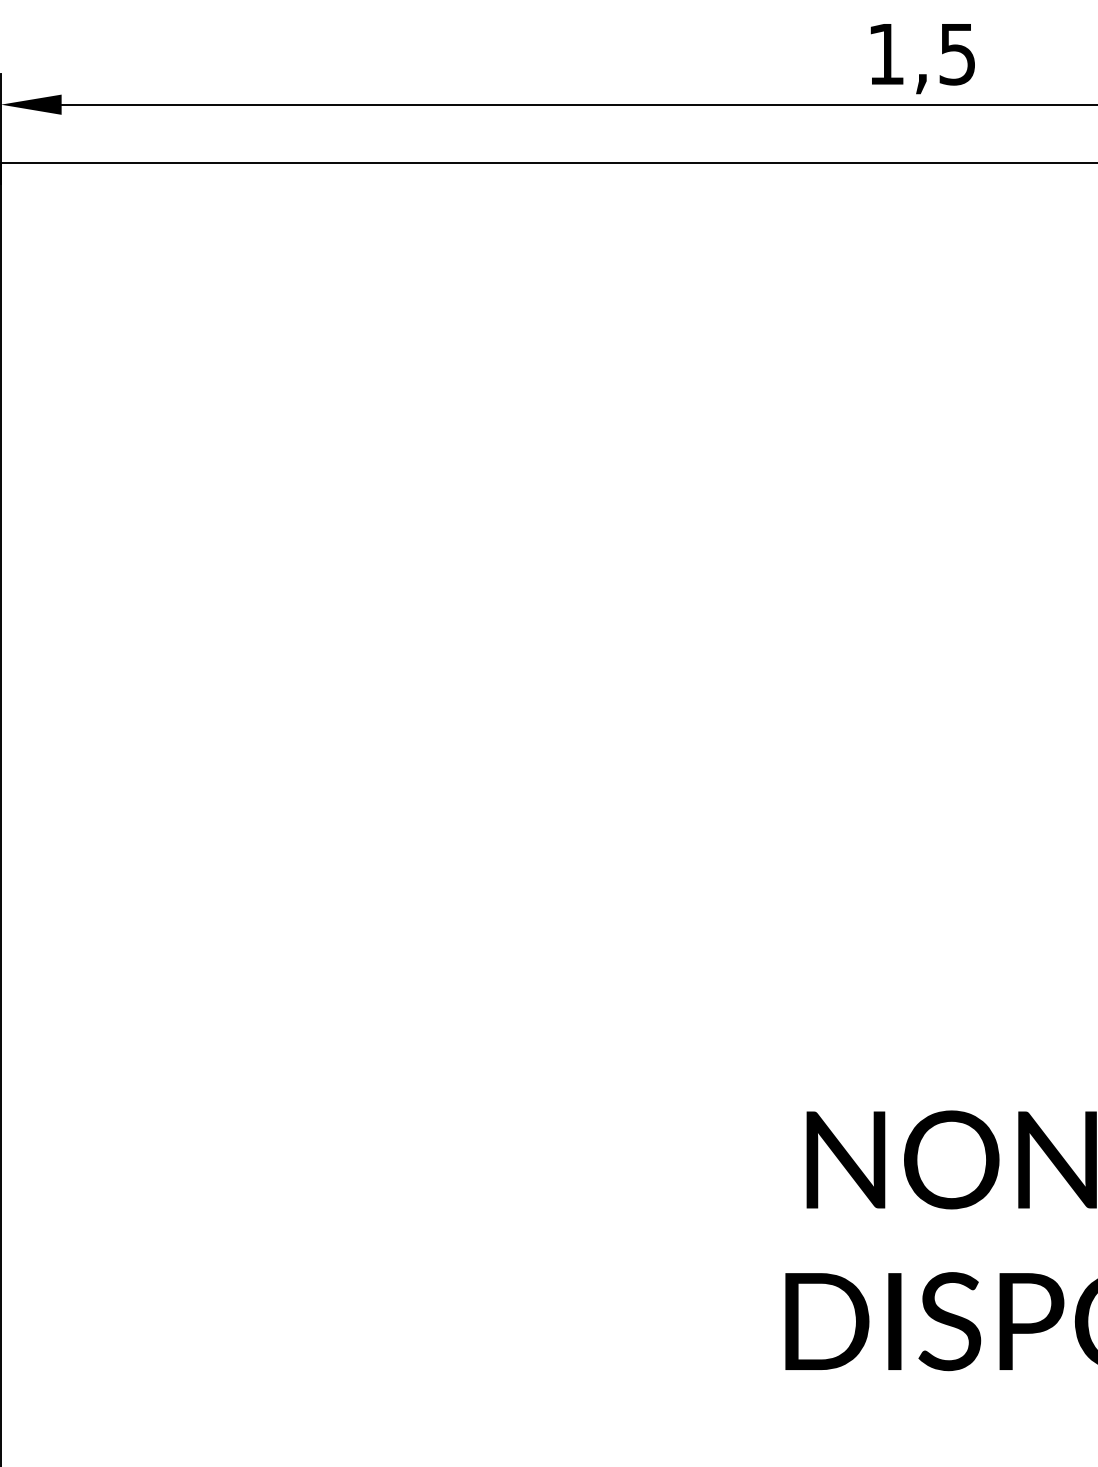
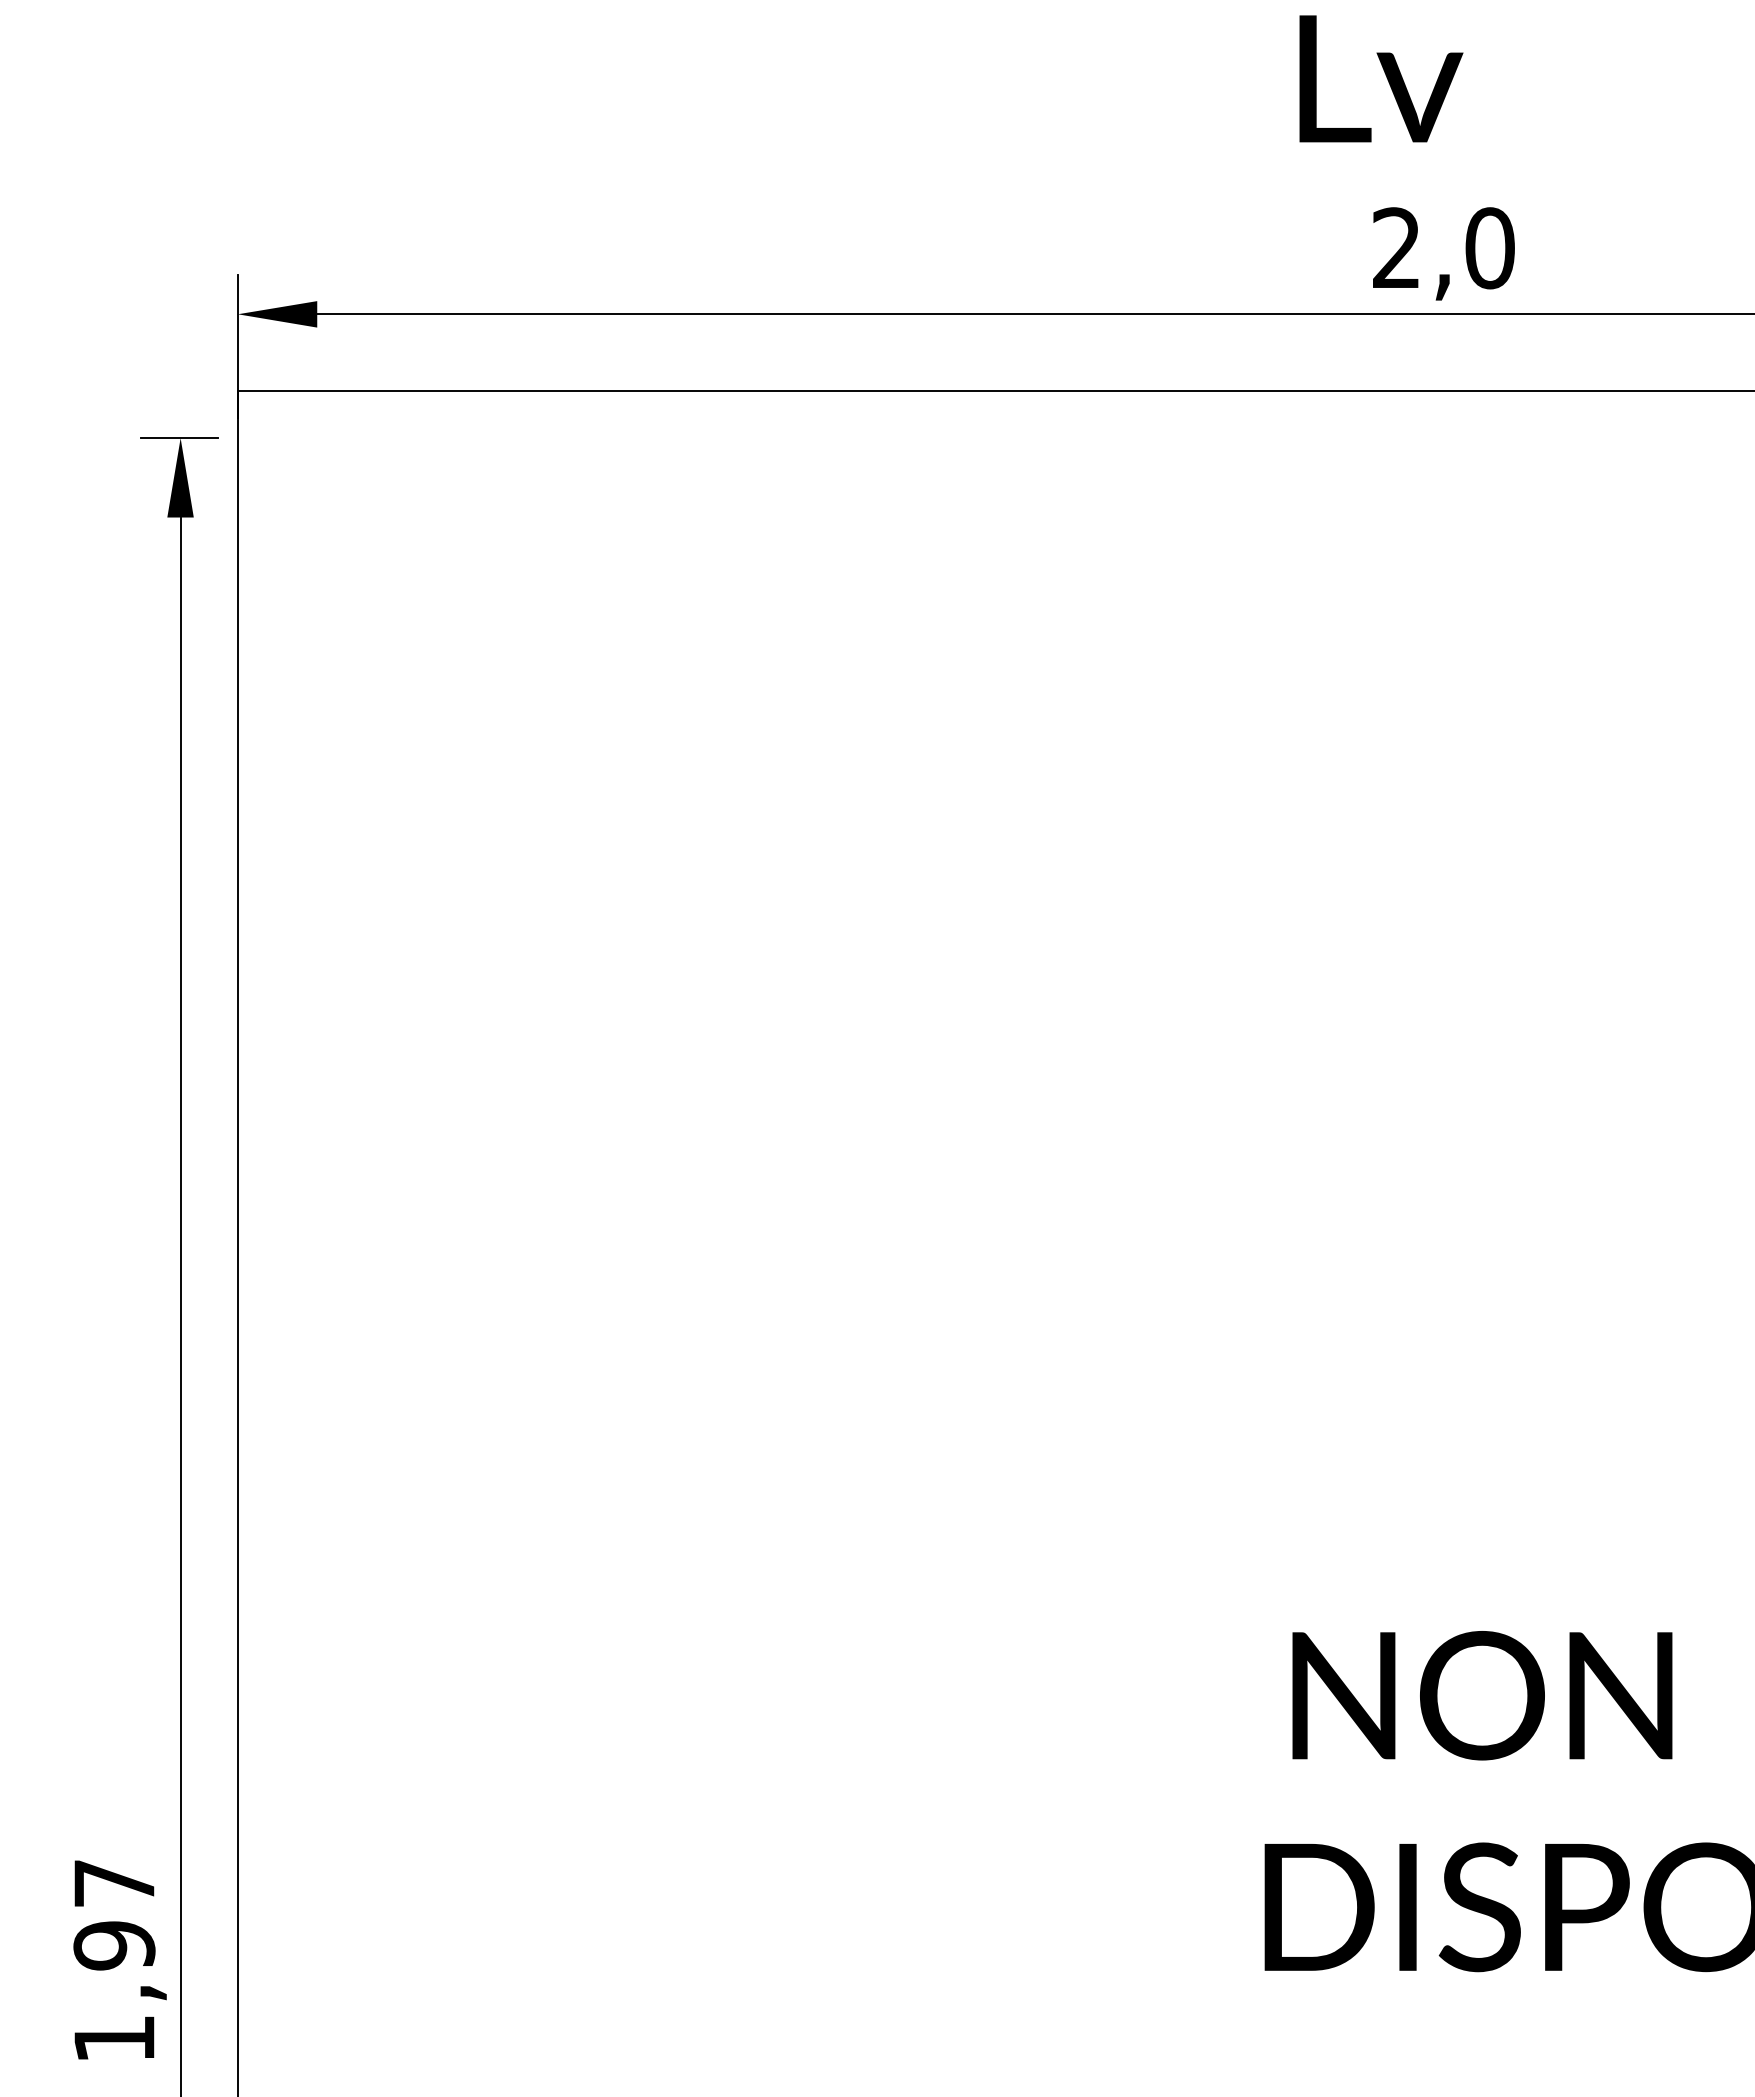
text: (921, 54) -> (1443, 248), 1,5 -> 2,0

